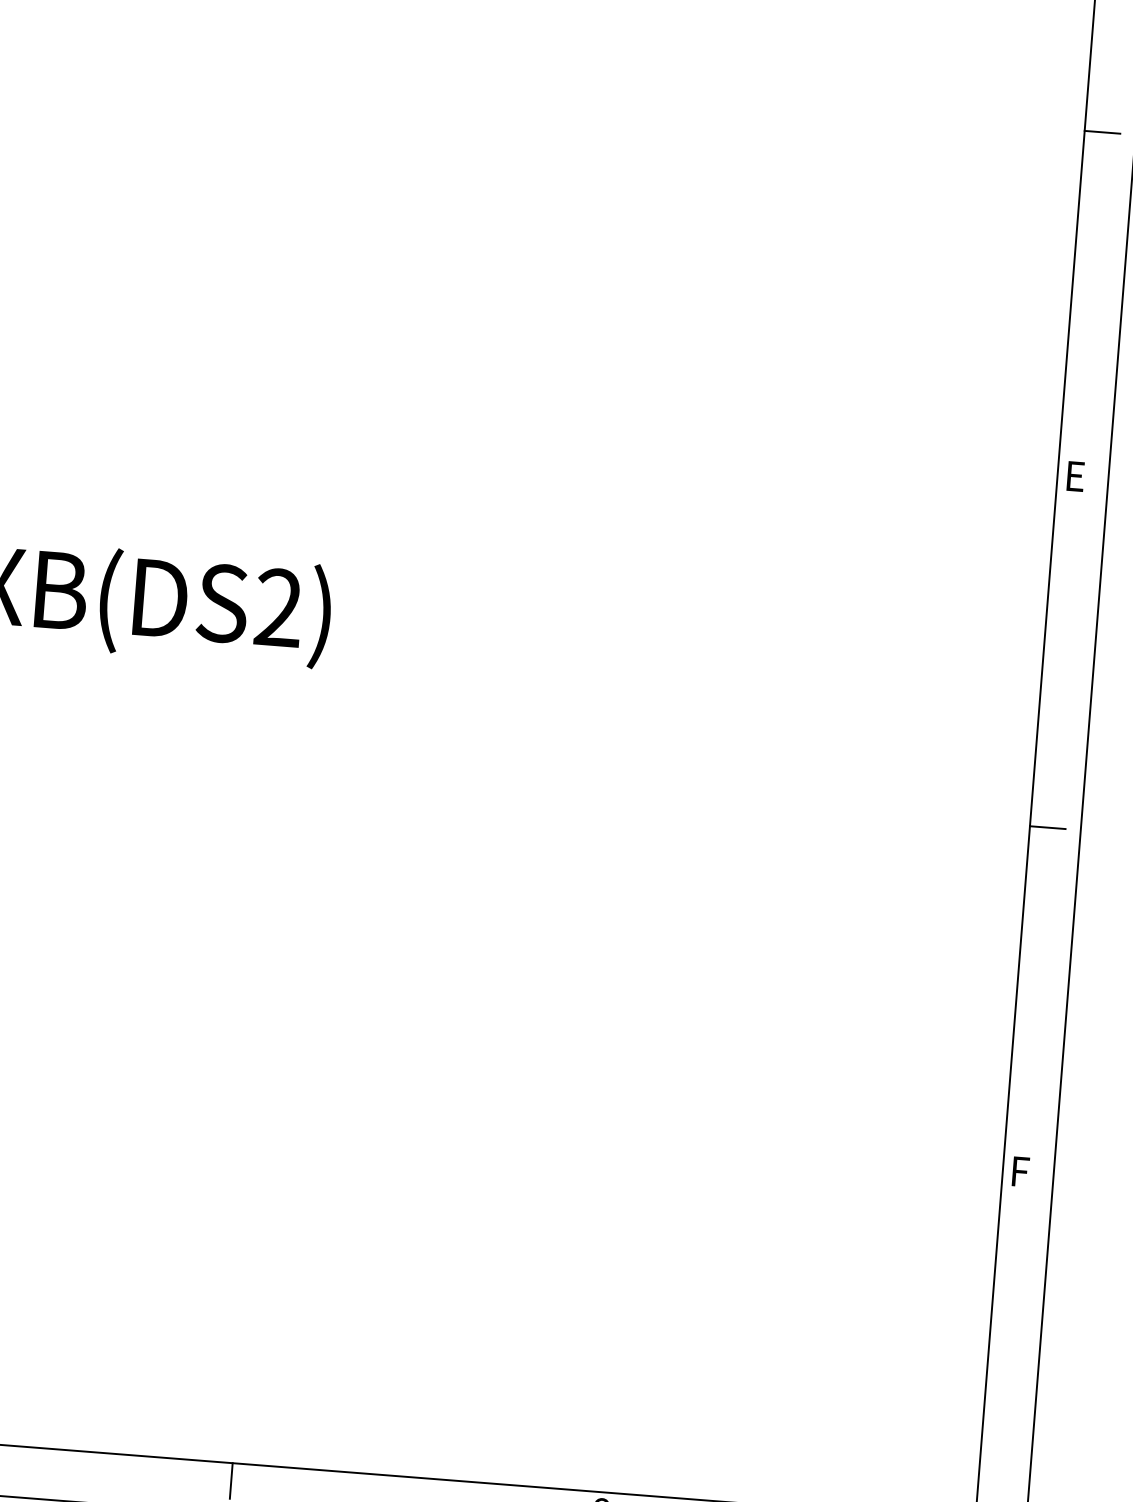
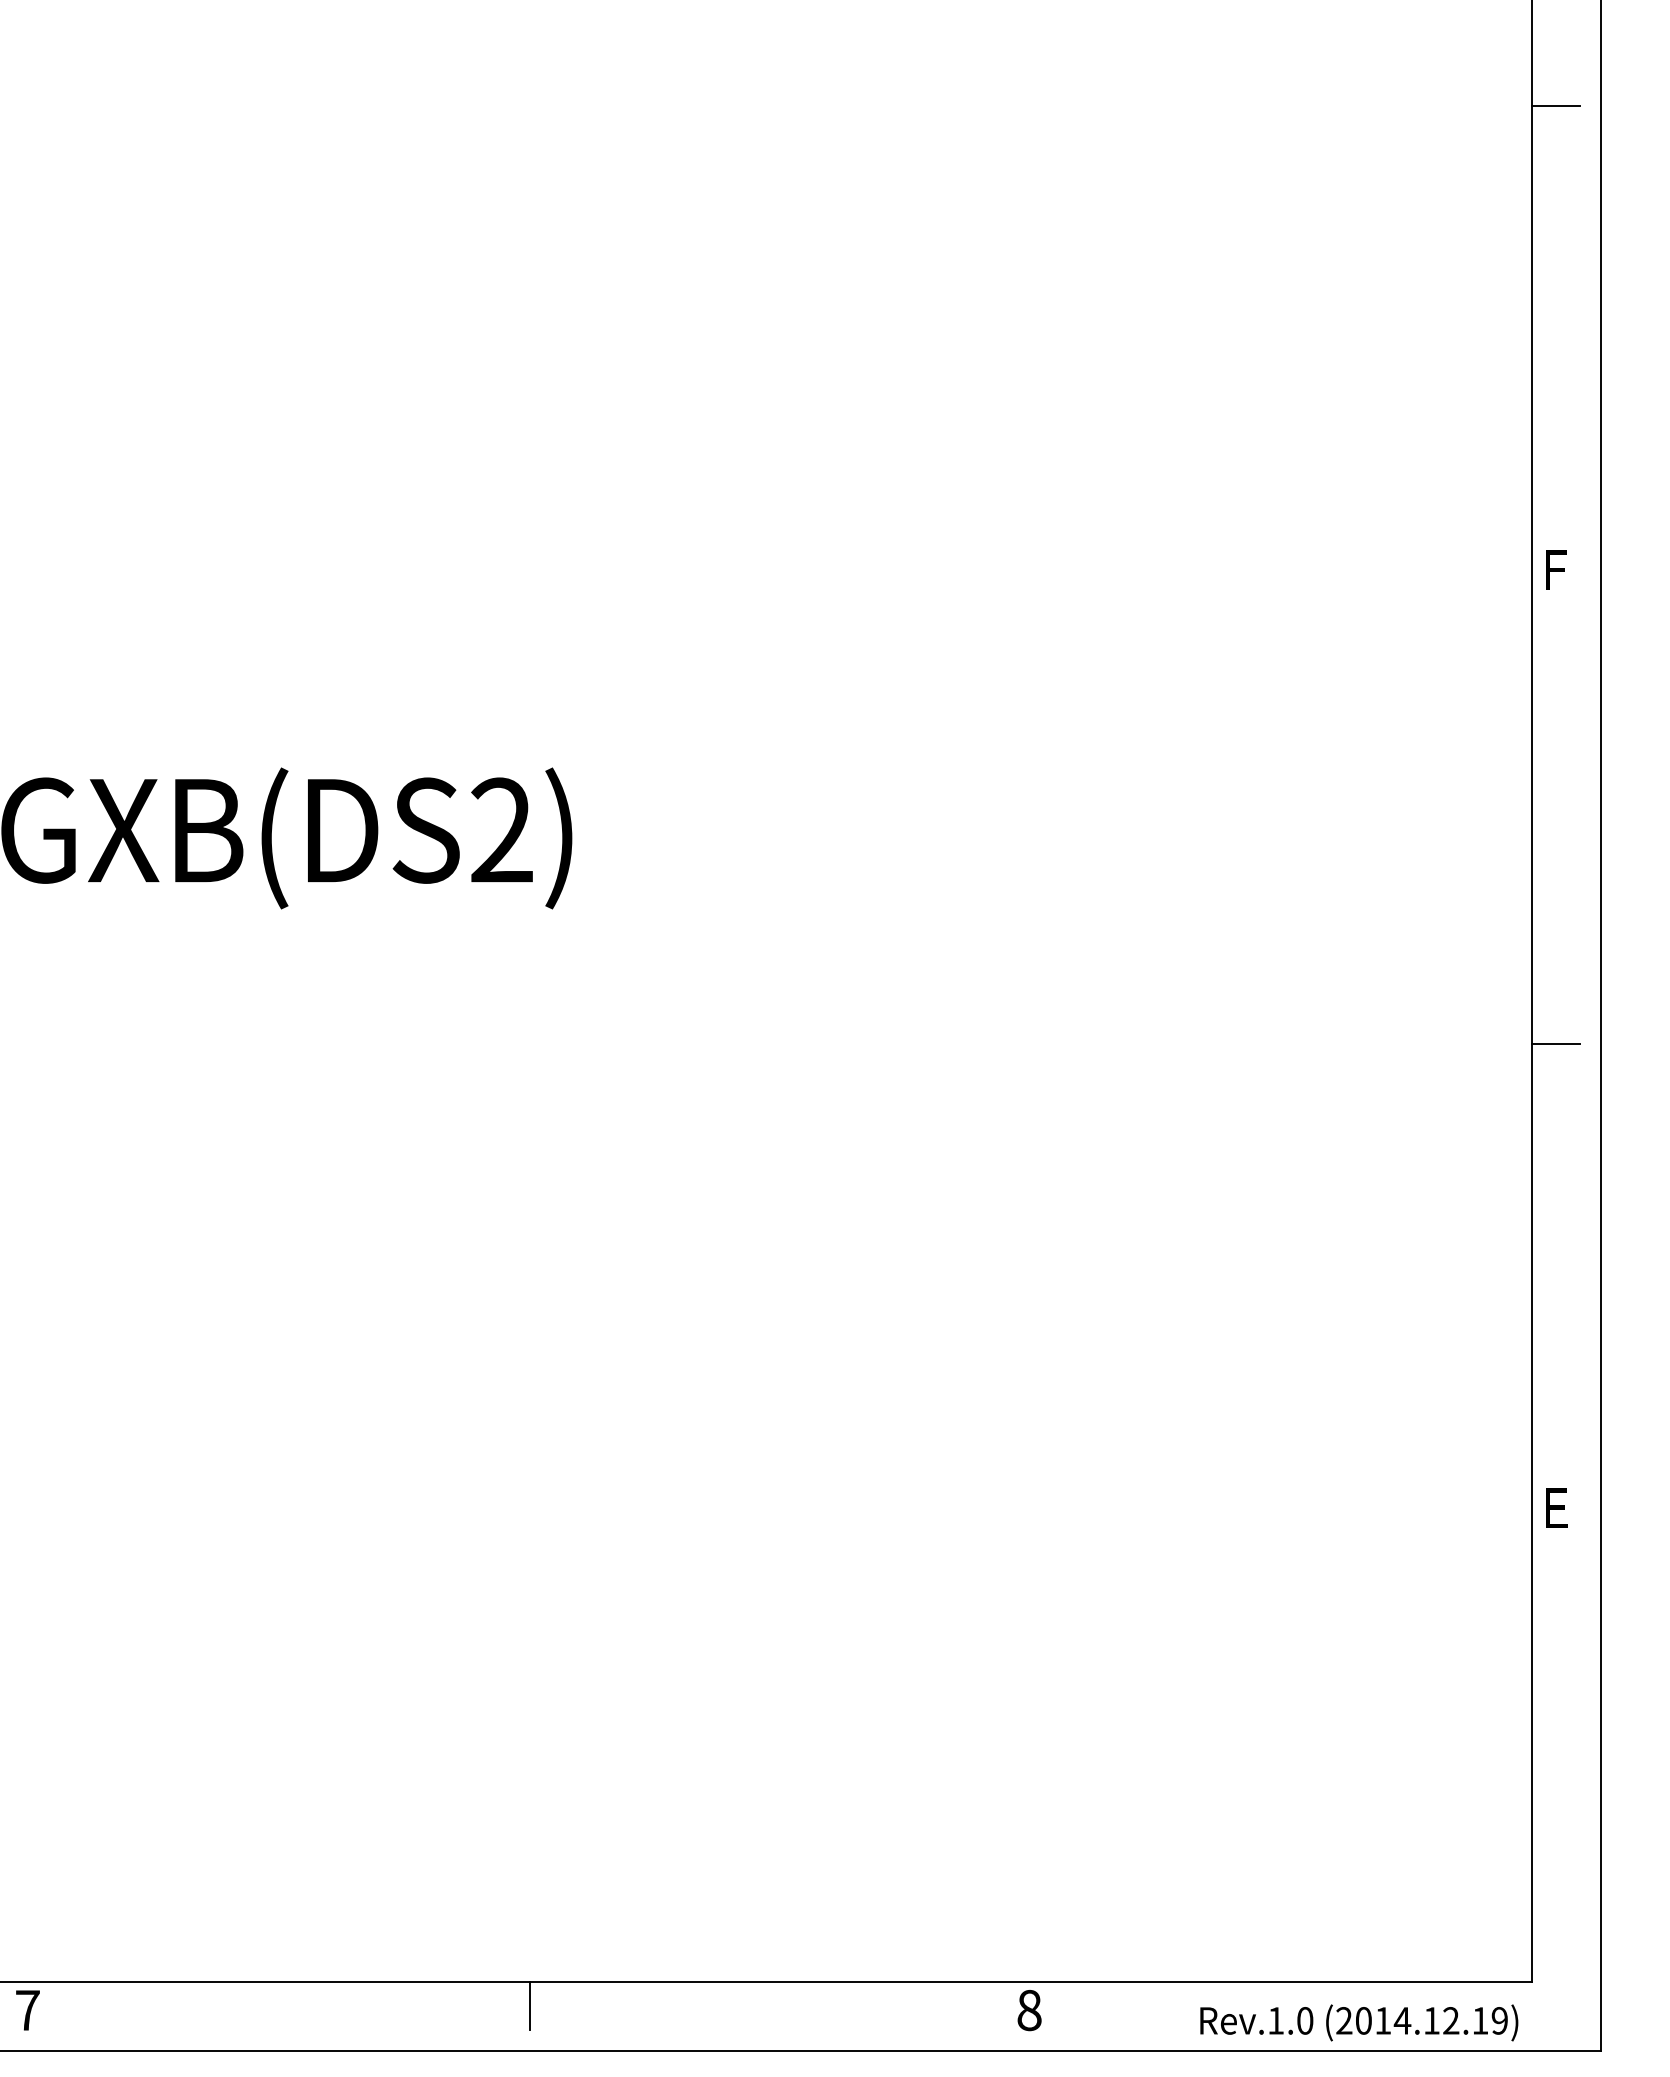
text: (1076, 482) -> (1558, 578), E -> F
text: (1021, 1178) -> (1558, 1516), F -> E

